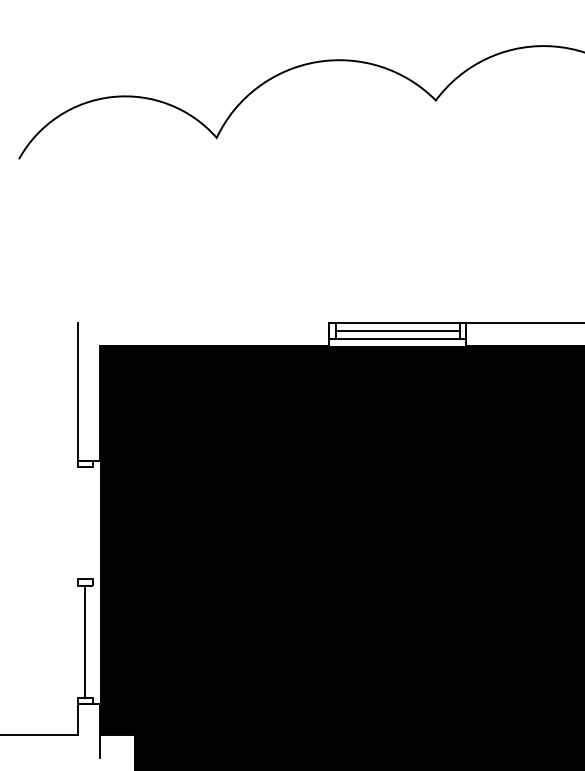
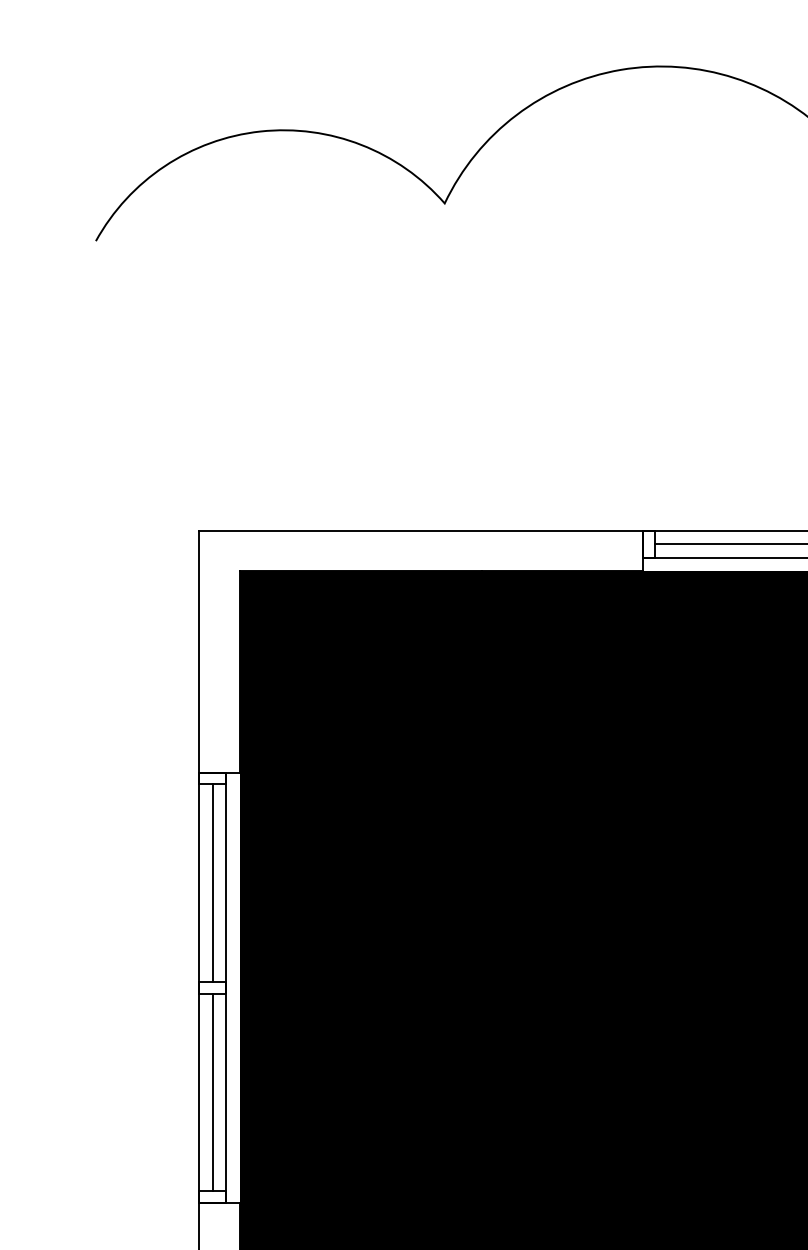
line: (203, 323) -> (421, 530), added
line: (85, 523) -> (213, 883), added
line: (77, 582) -> (199, 987), added
line: (92, 582) -> (225, 987), added

